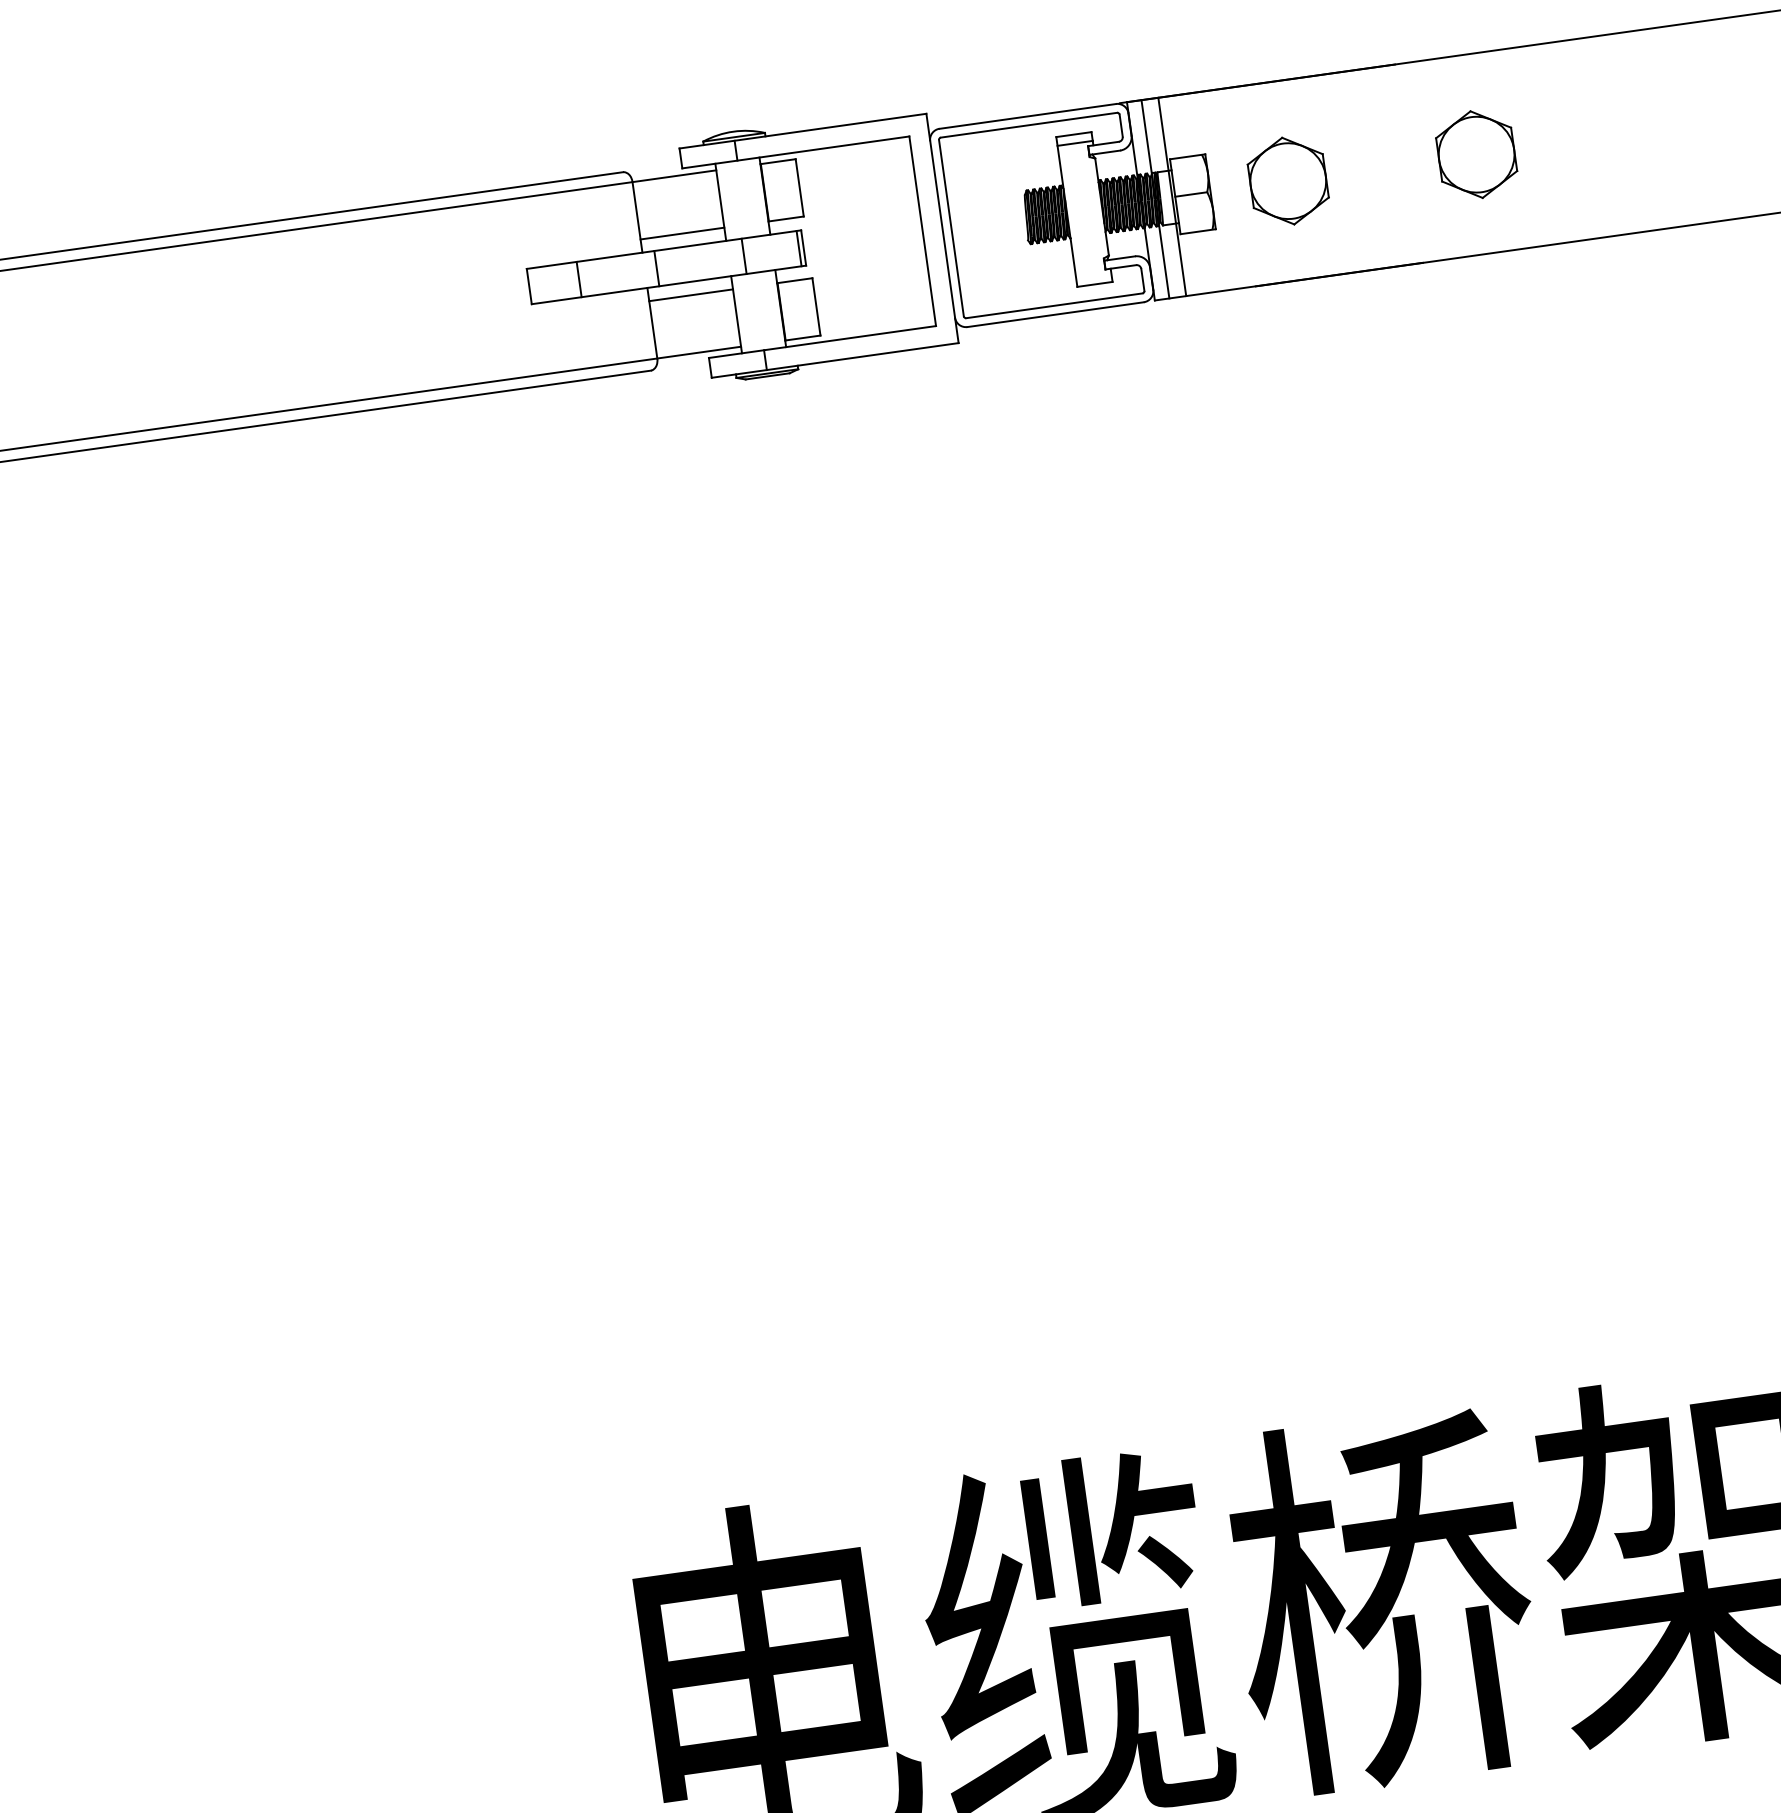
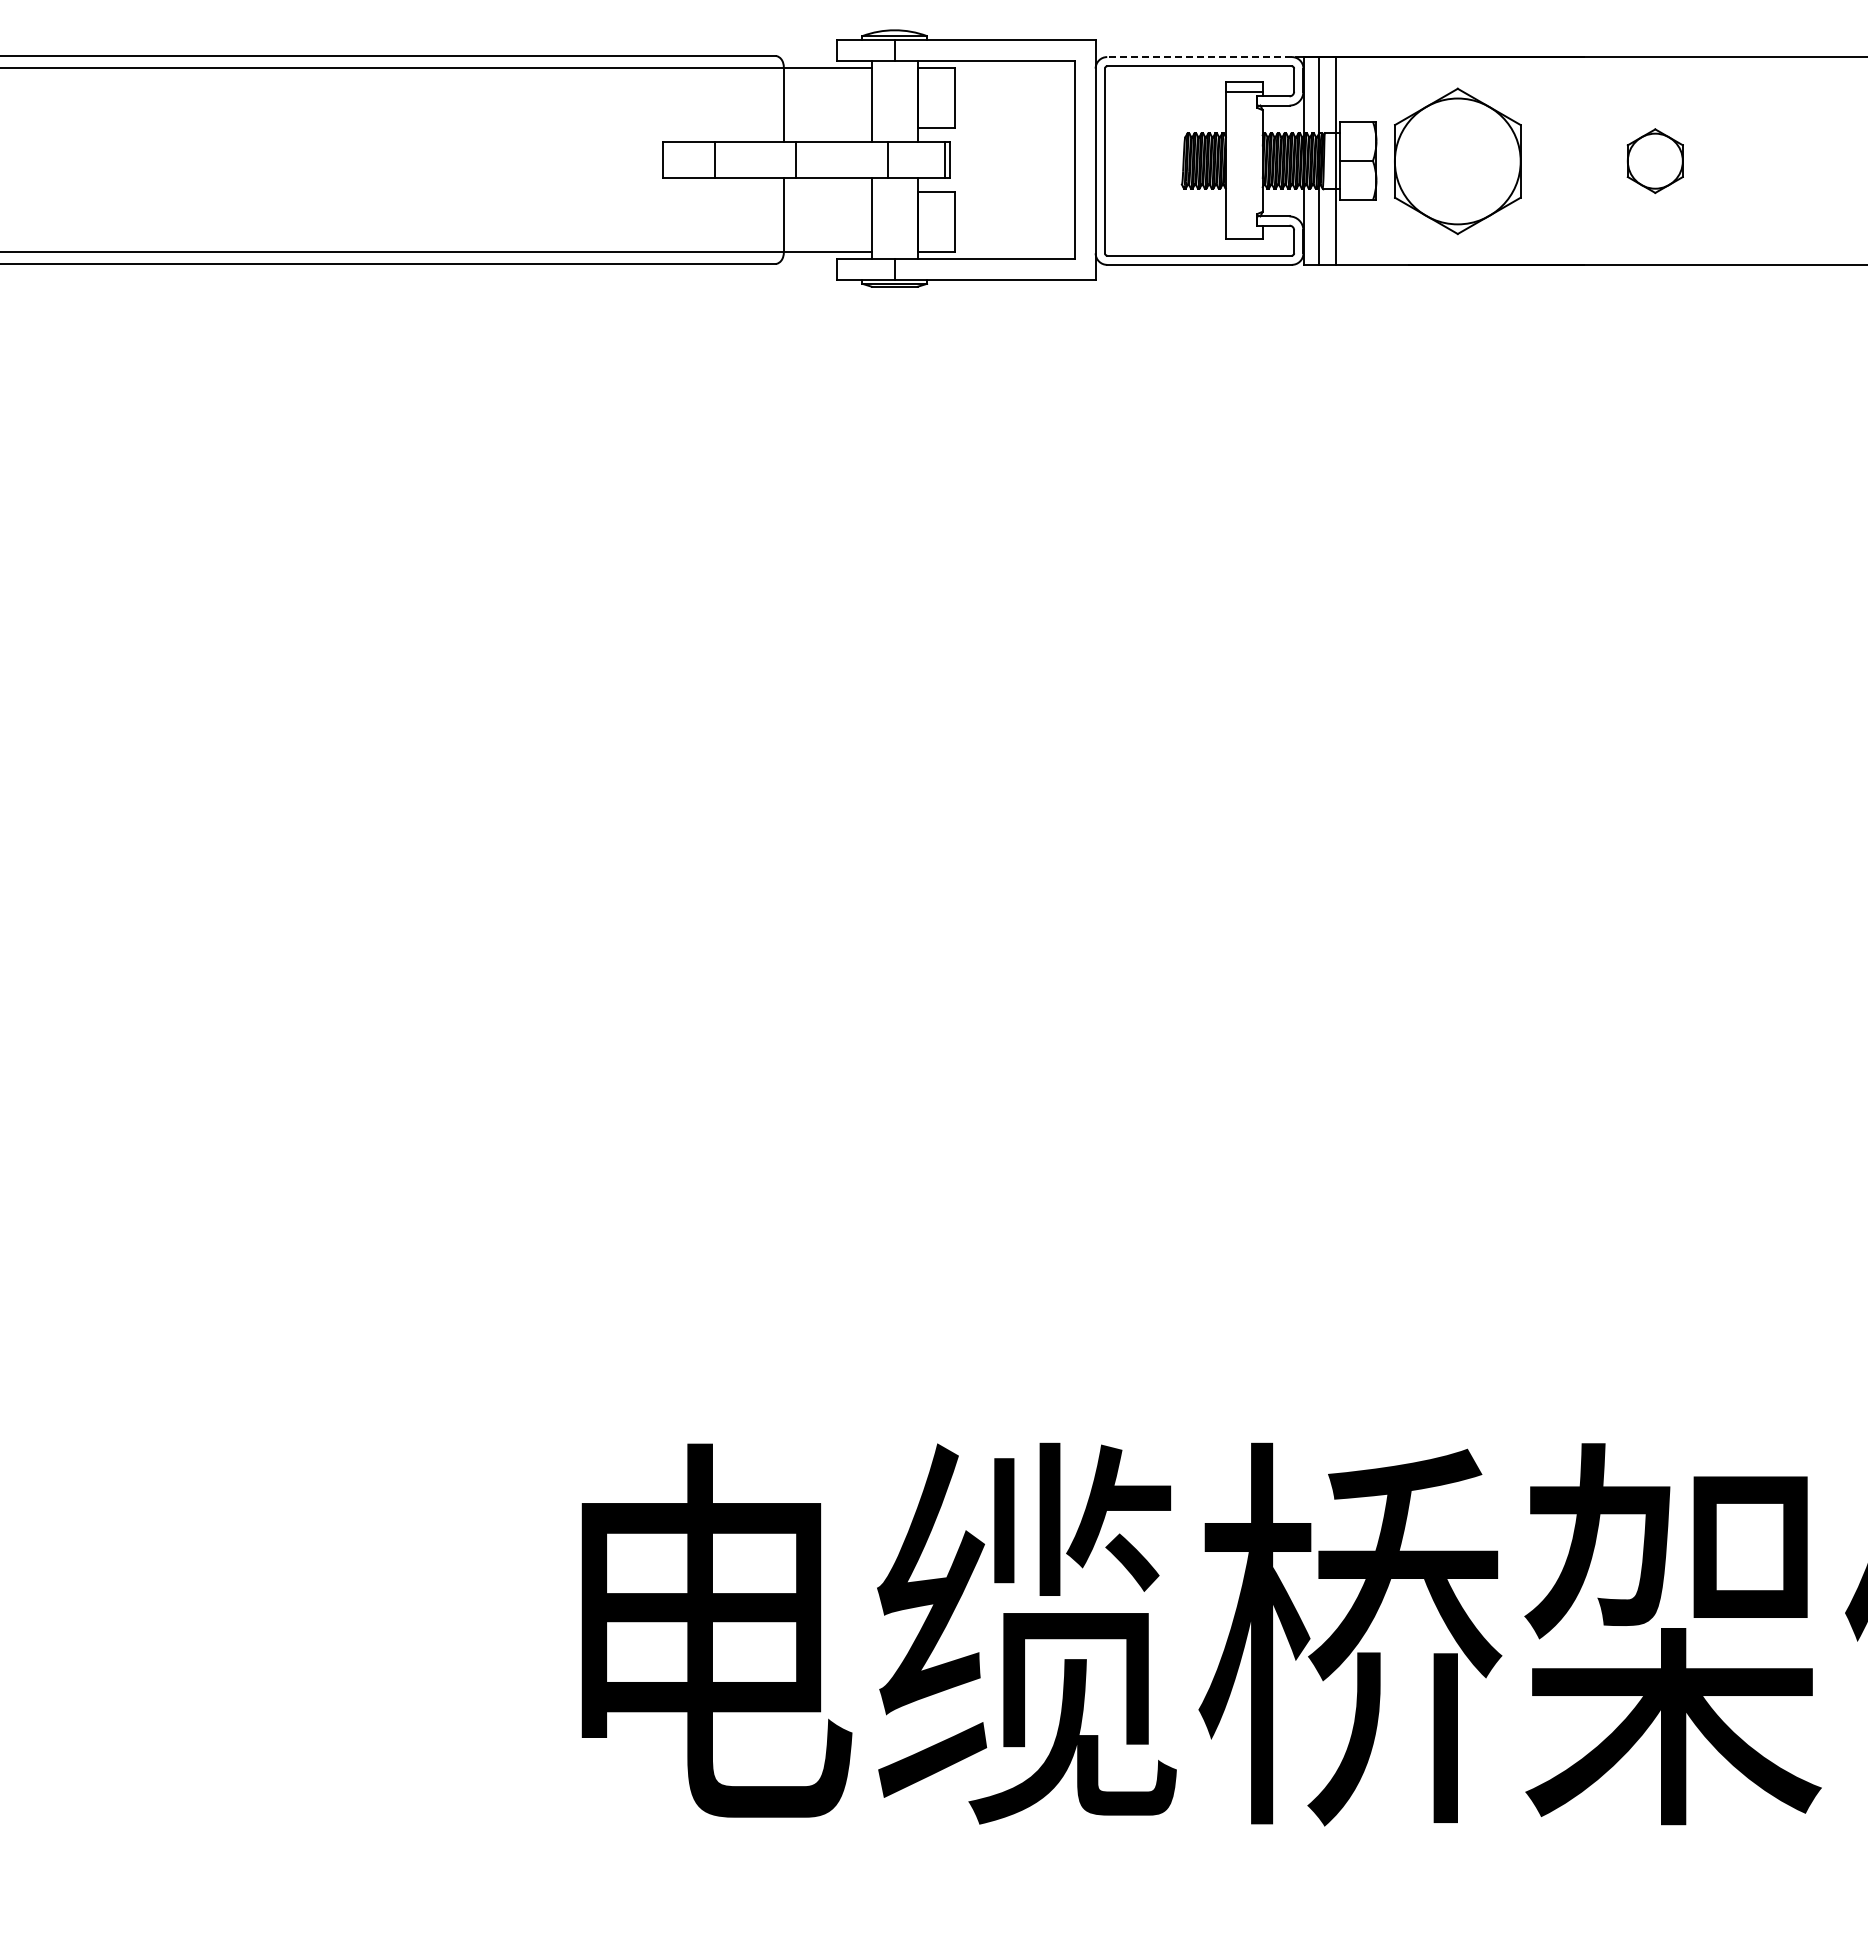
line: (1027, 116) -> (1199, 57), solid -> dashed
part: (1476, 153) -> (1655, 160), size x0.7
part: (1287, 180) -> (1457, 160), size x1.6
line: (682, 233) -> (827, 127), removed
line: (690, 295) -> (827, 192), removed

